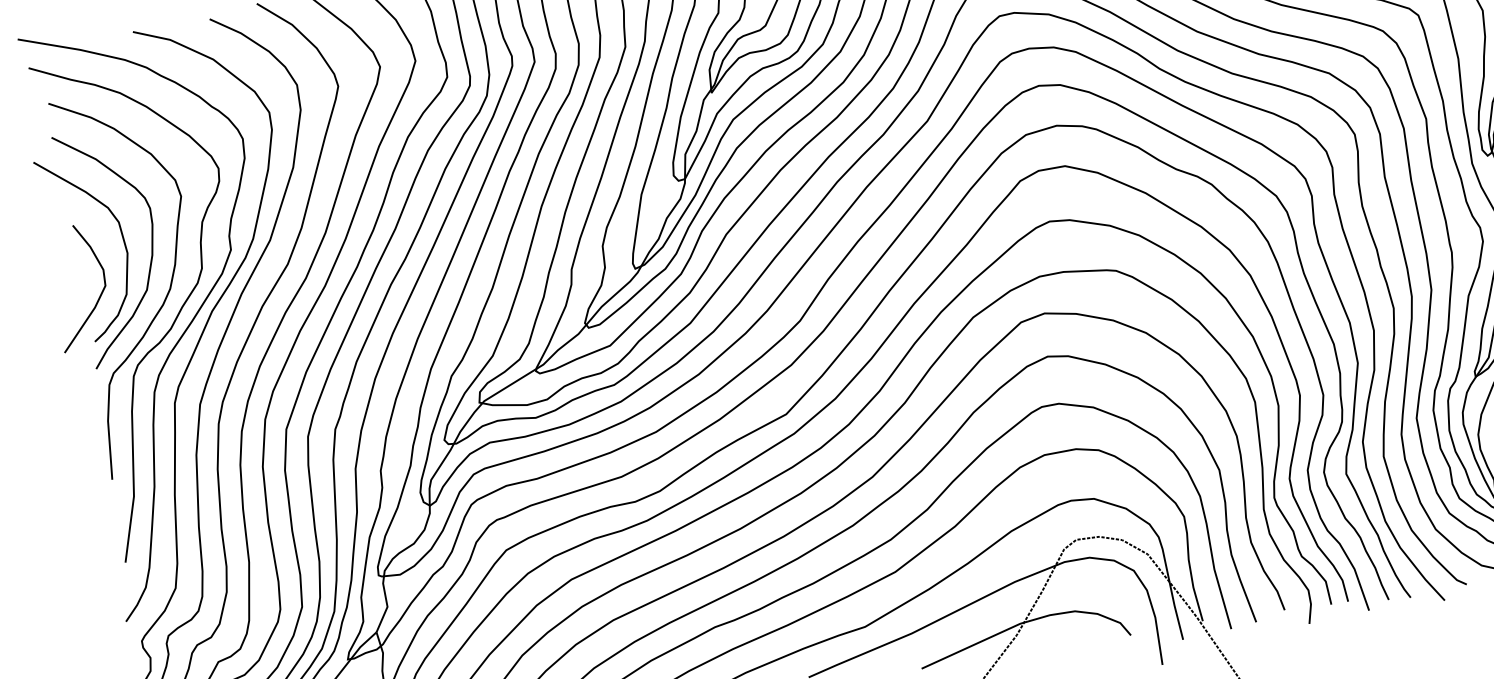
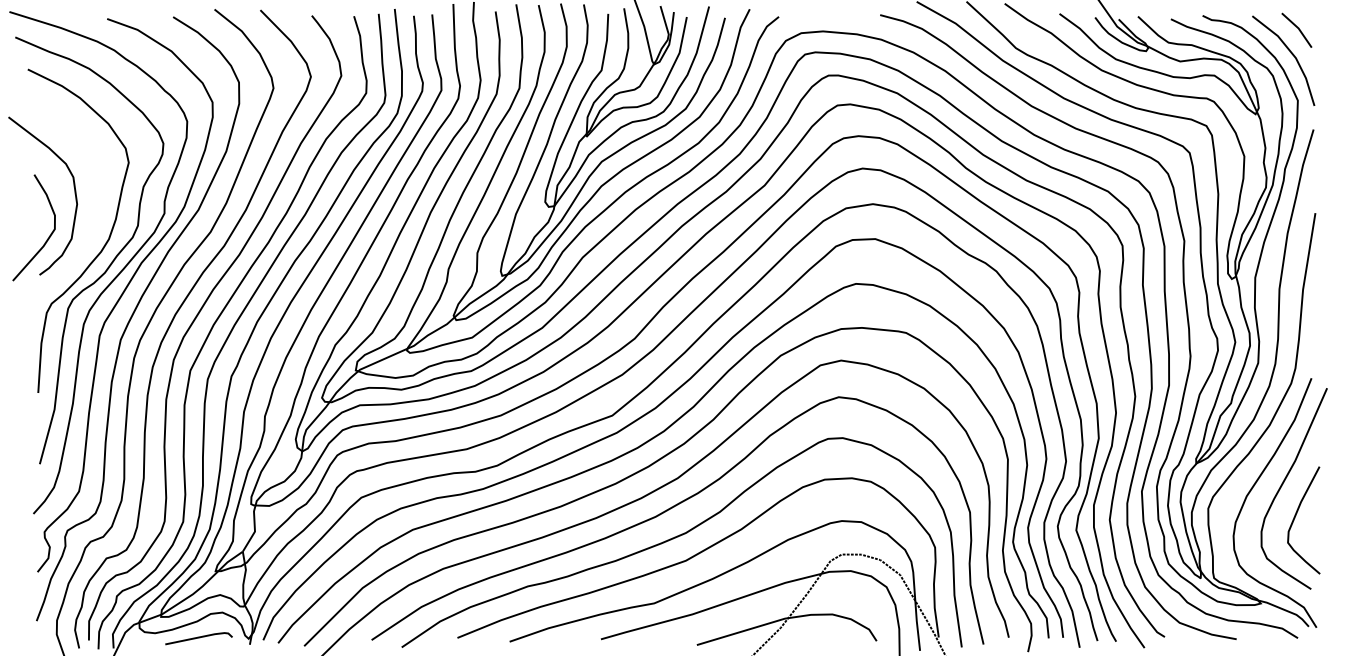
curve: (150, 247) -> (97, 202), removed

